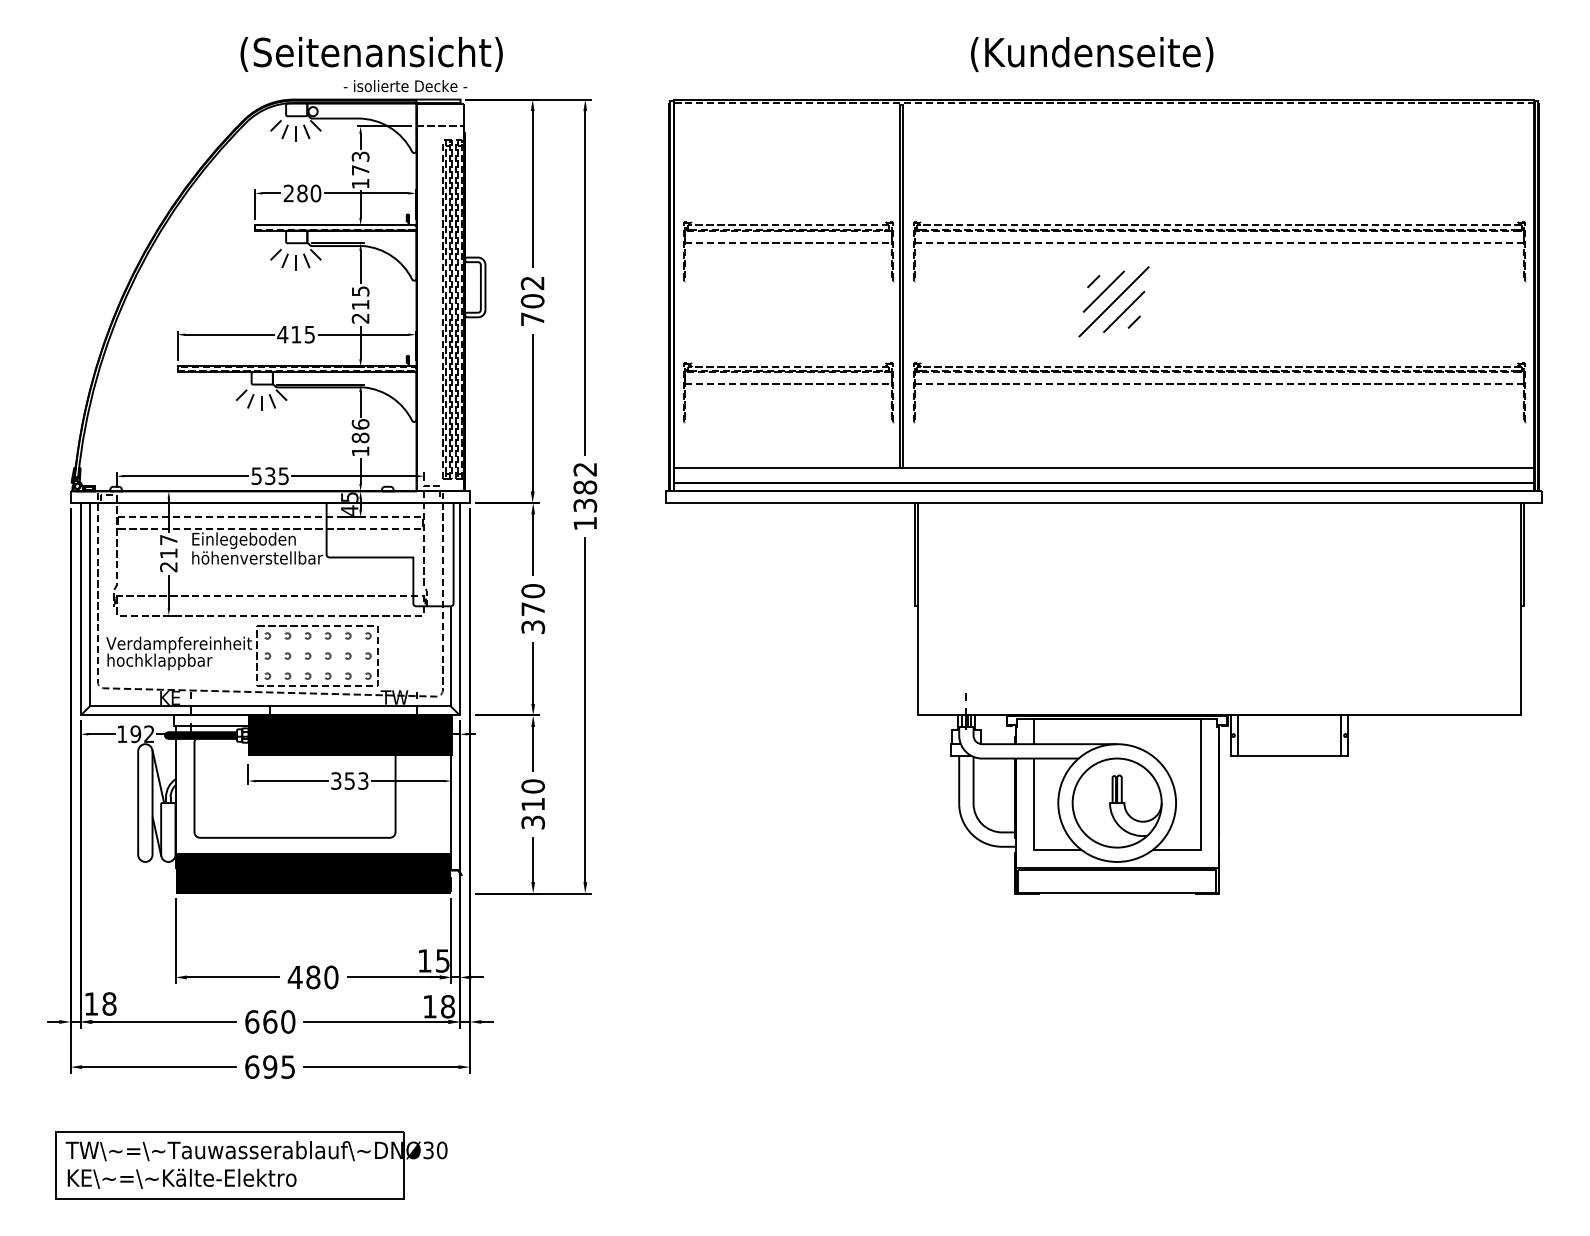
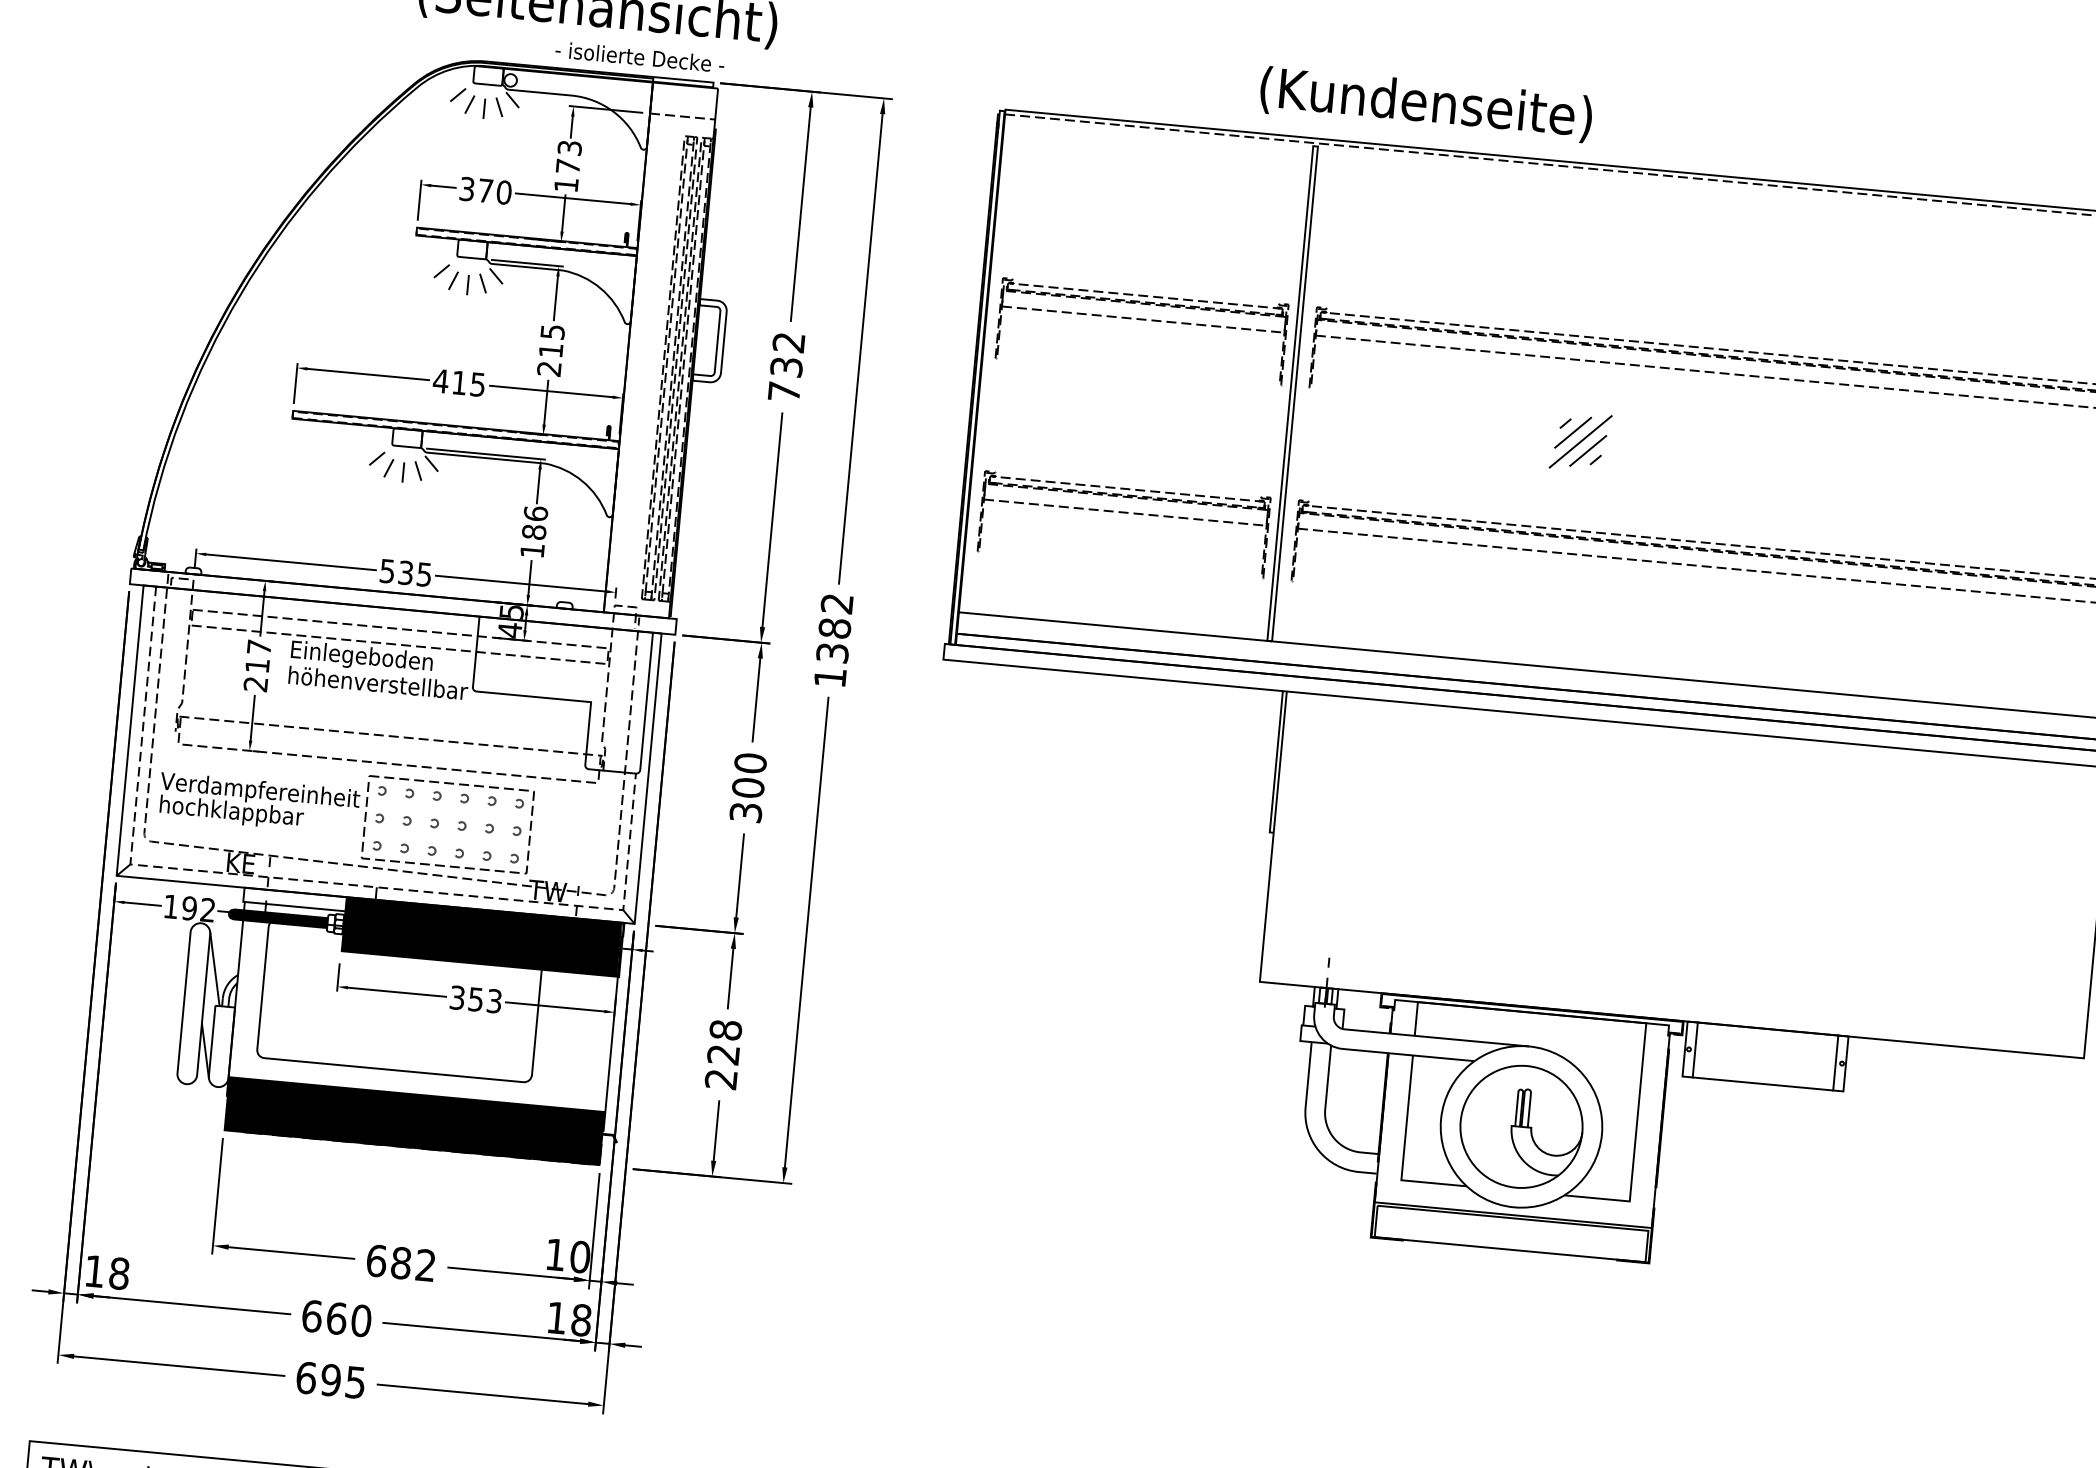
text: (1092, 54) -> (1426, 104), moved
text: (295, 193) -> (476, 189), 280 -> 370
text: (532, 301) -> (786, 367), 702 -> 732
part: (1113, 301) -> (1580, 441), size x0.6
text: (533, 609) -> (748, 788), 370 -> 300
line: (218, 706) -> (306, 881), solid -> dashed
text: (533, 804) -> (723, 1054), 310 -> 228
text: (442, 960) -> (579, 1256), 15 -> 10
text: (312, 977) -> (400, 1263), 480 -> 682

